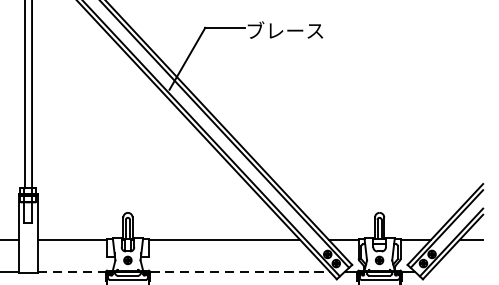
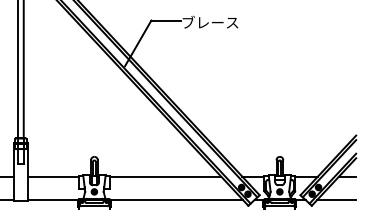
line: (72, 272) -> (53, 200), dashed -> solid
line: (240, 272) -> (177, 200), dashed -> solid
line: (456, 272) -> (336, 200), added

